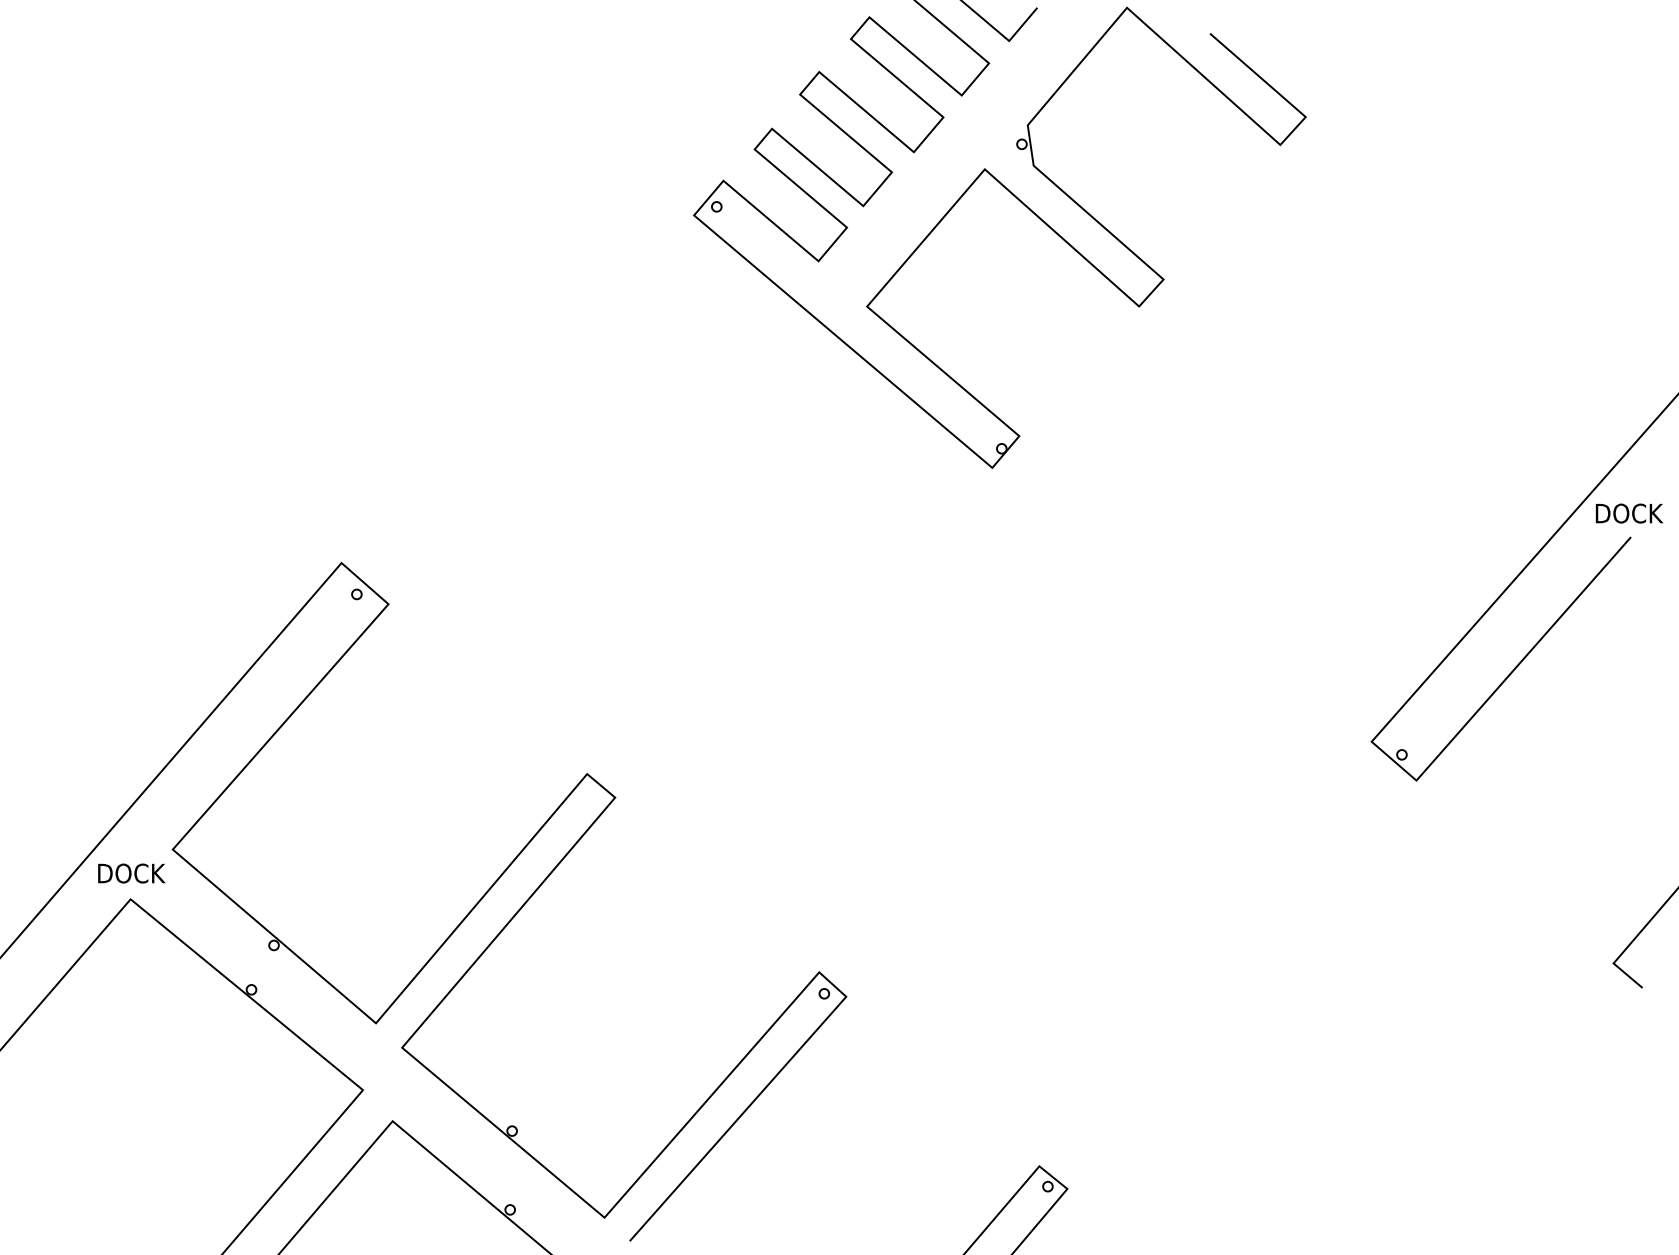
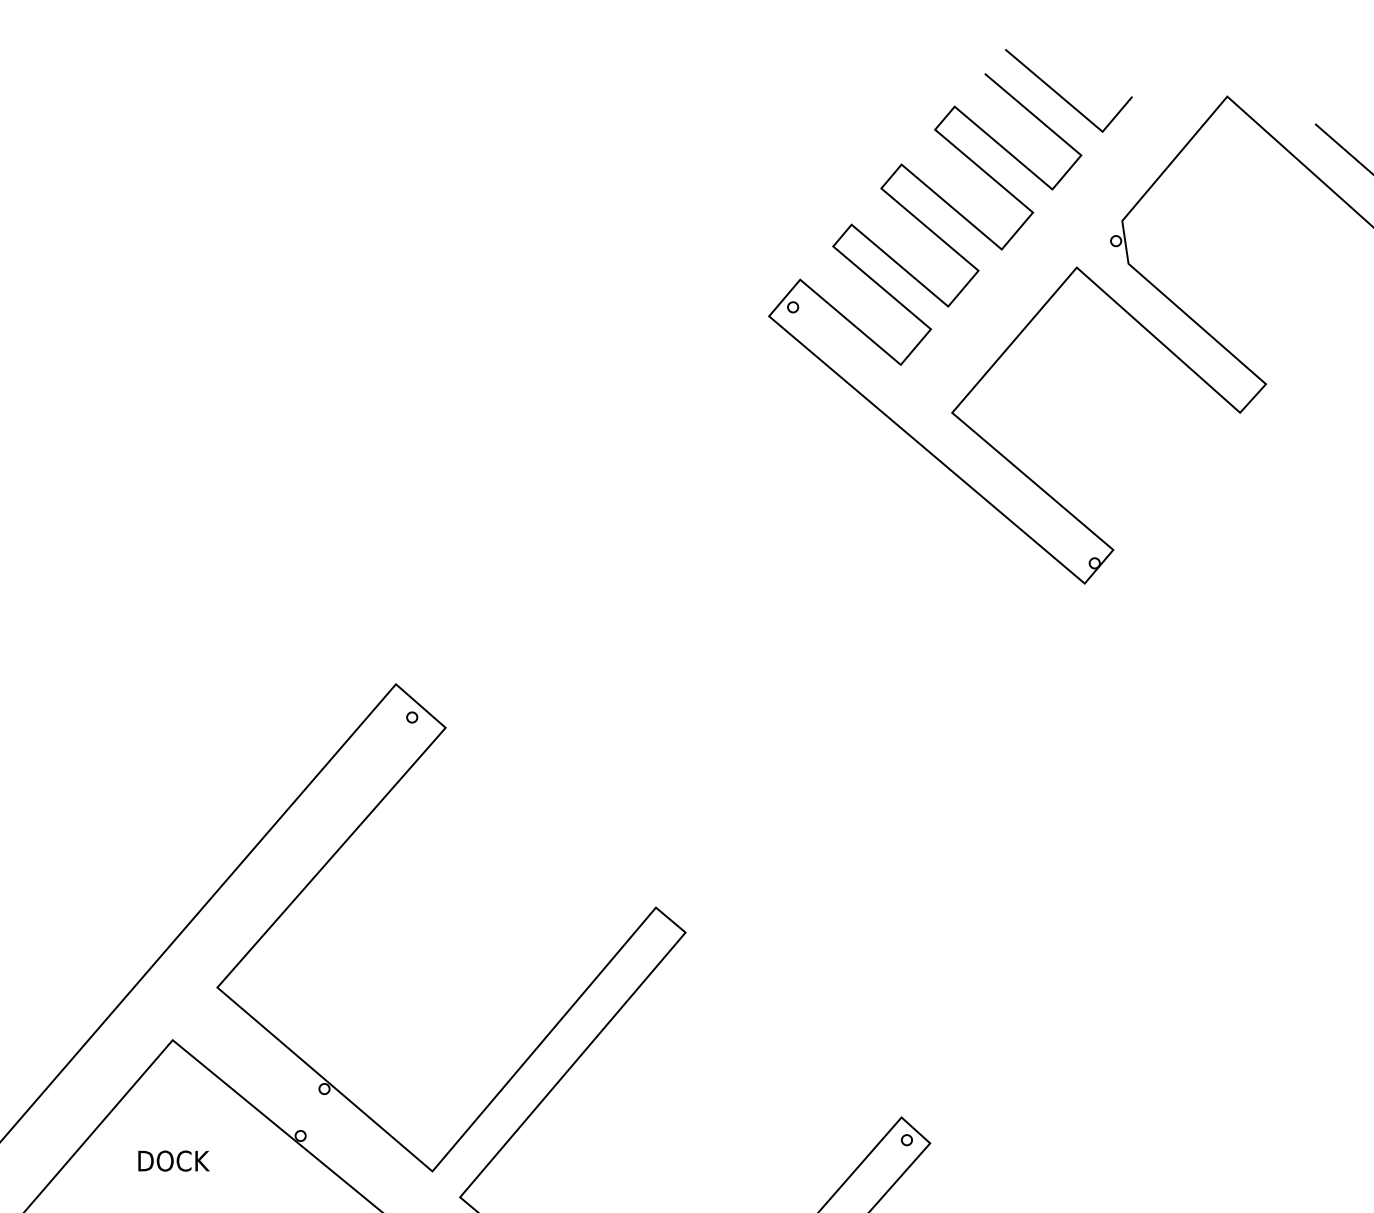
text: (131, 873) -> (173, 1161), moved

